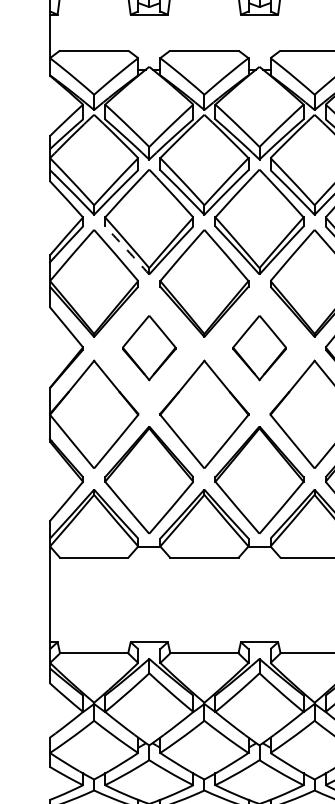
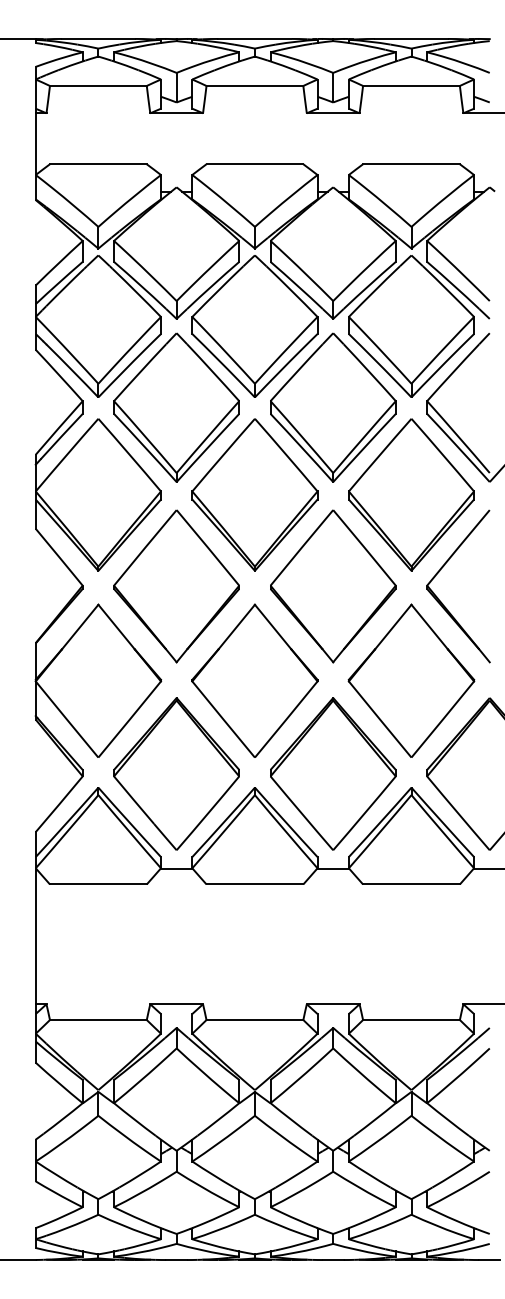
arc: (127, 250) -> (145, 447), dashed -> solid
part: (149, 348) -> (176, 586), size x1.67
part: (259, 348) -> (333, 586), size x1.67

